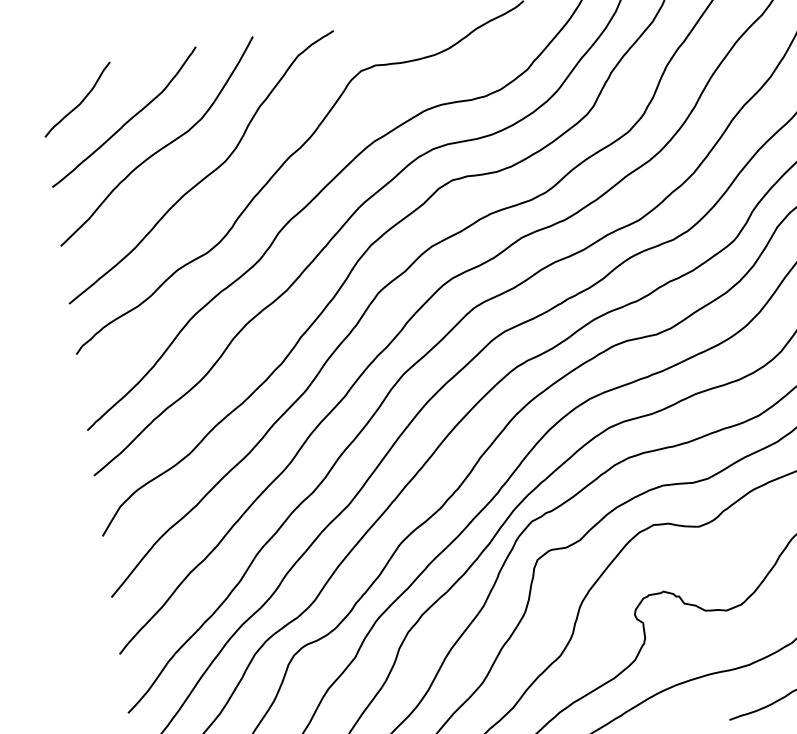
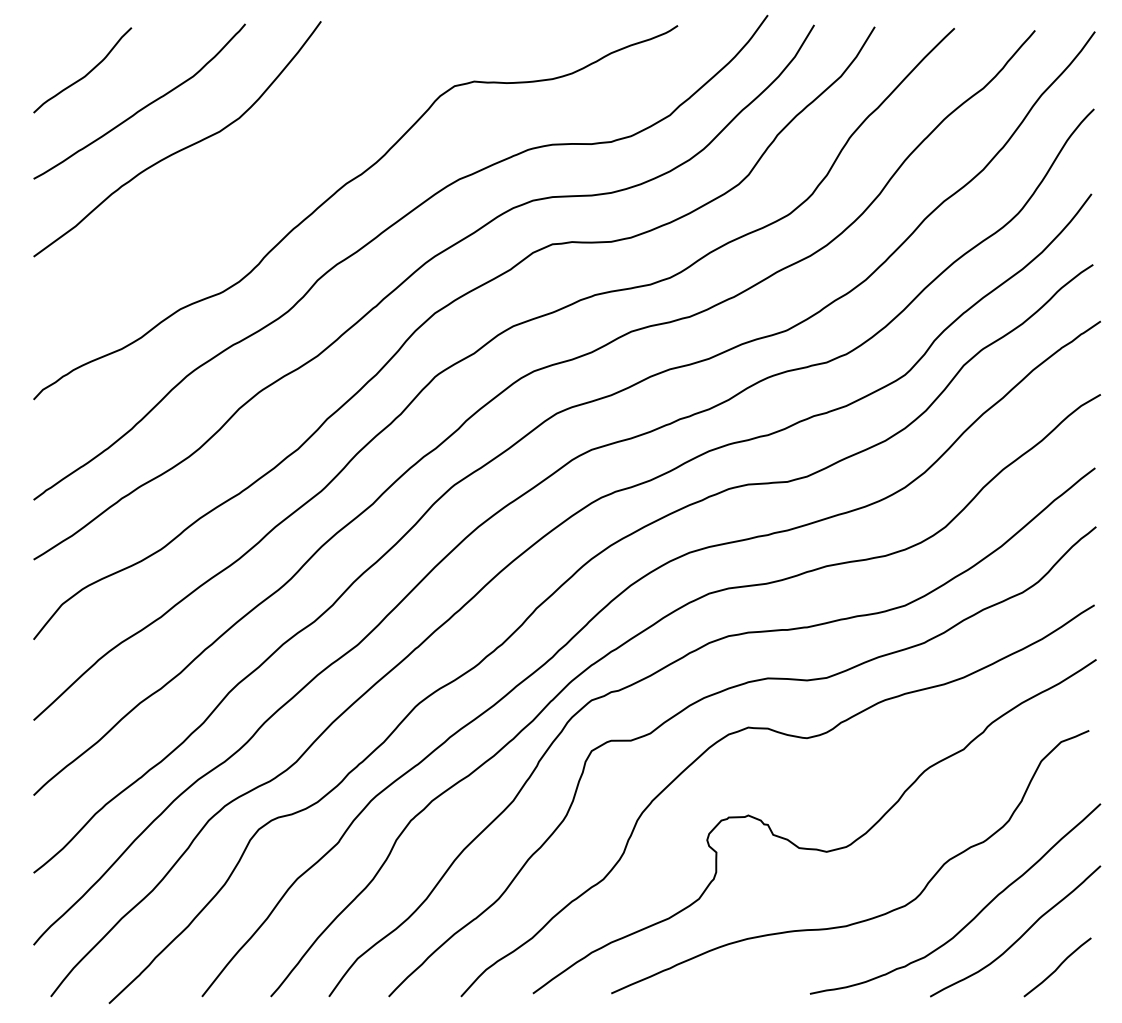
curve: (206, 175) -> (235, 192), removed

